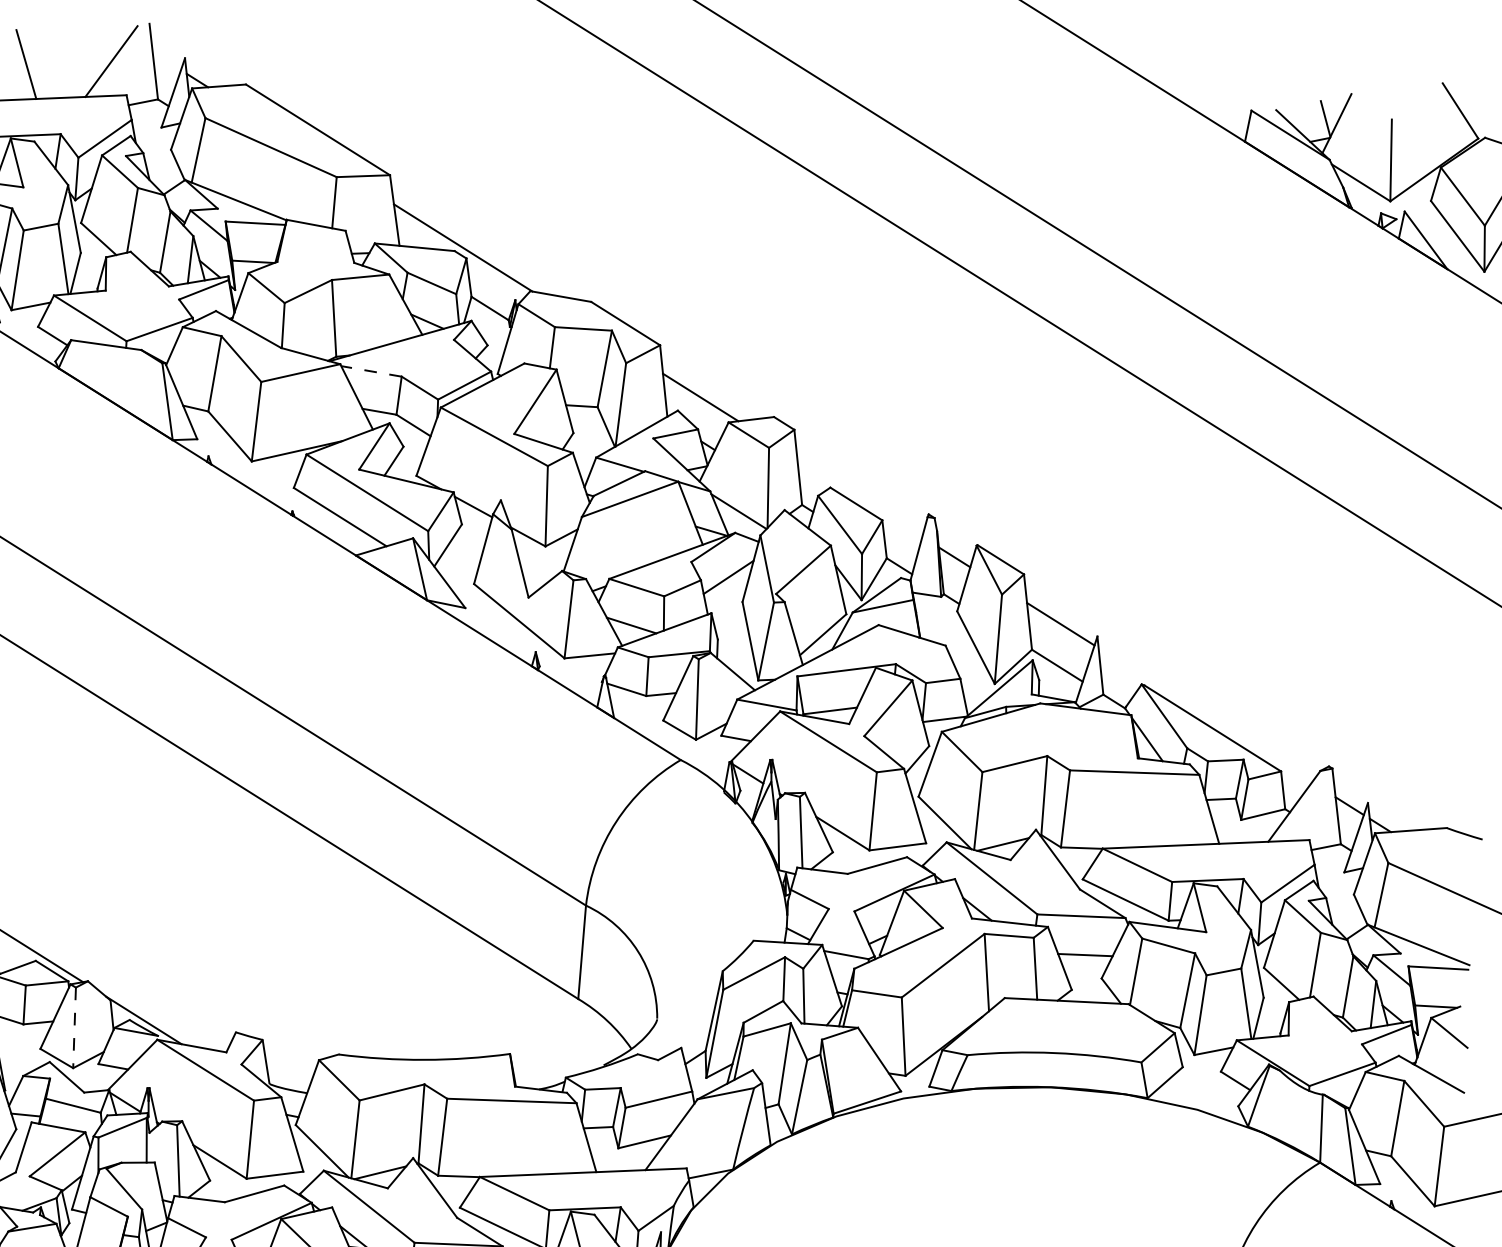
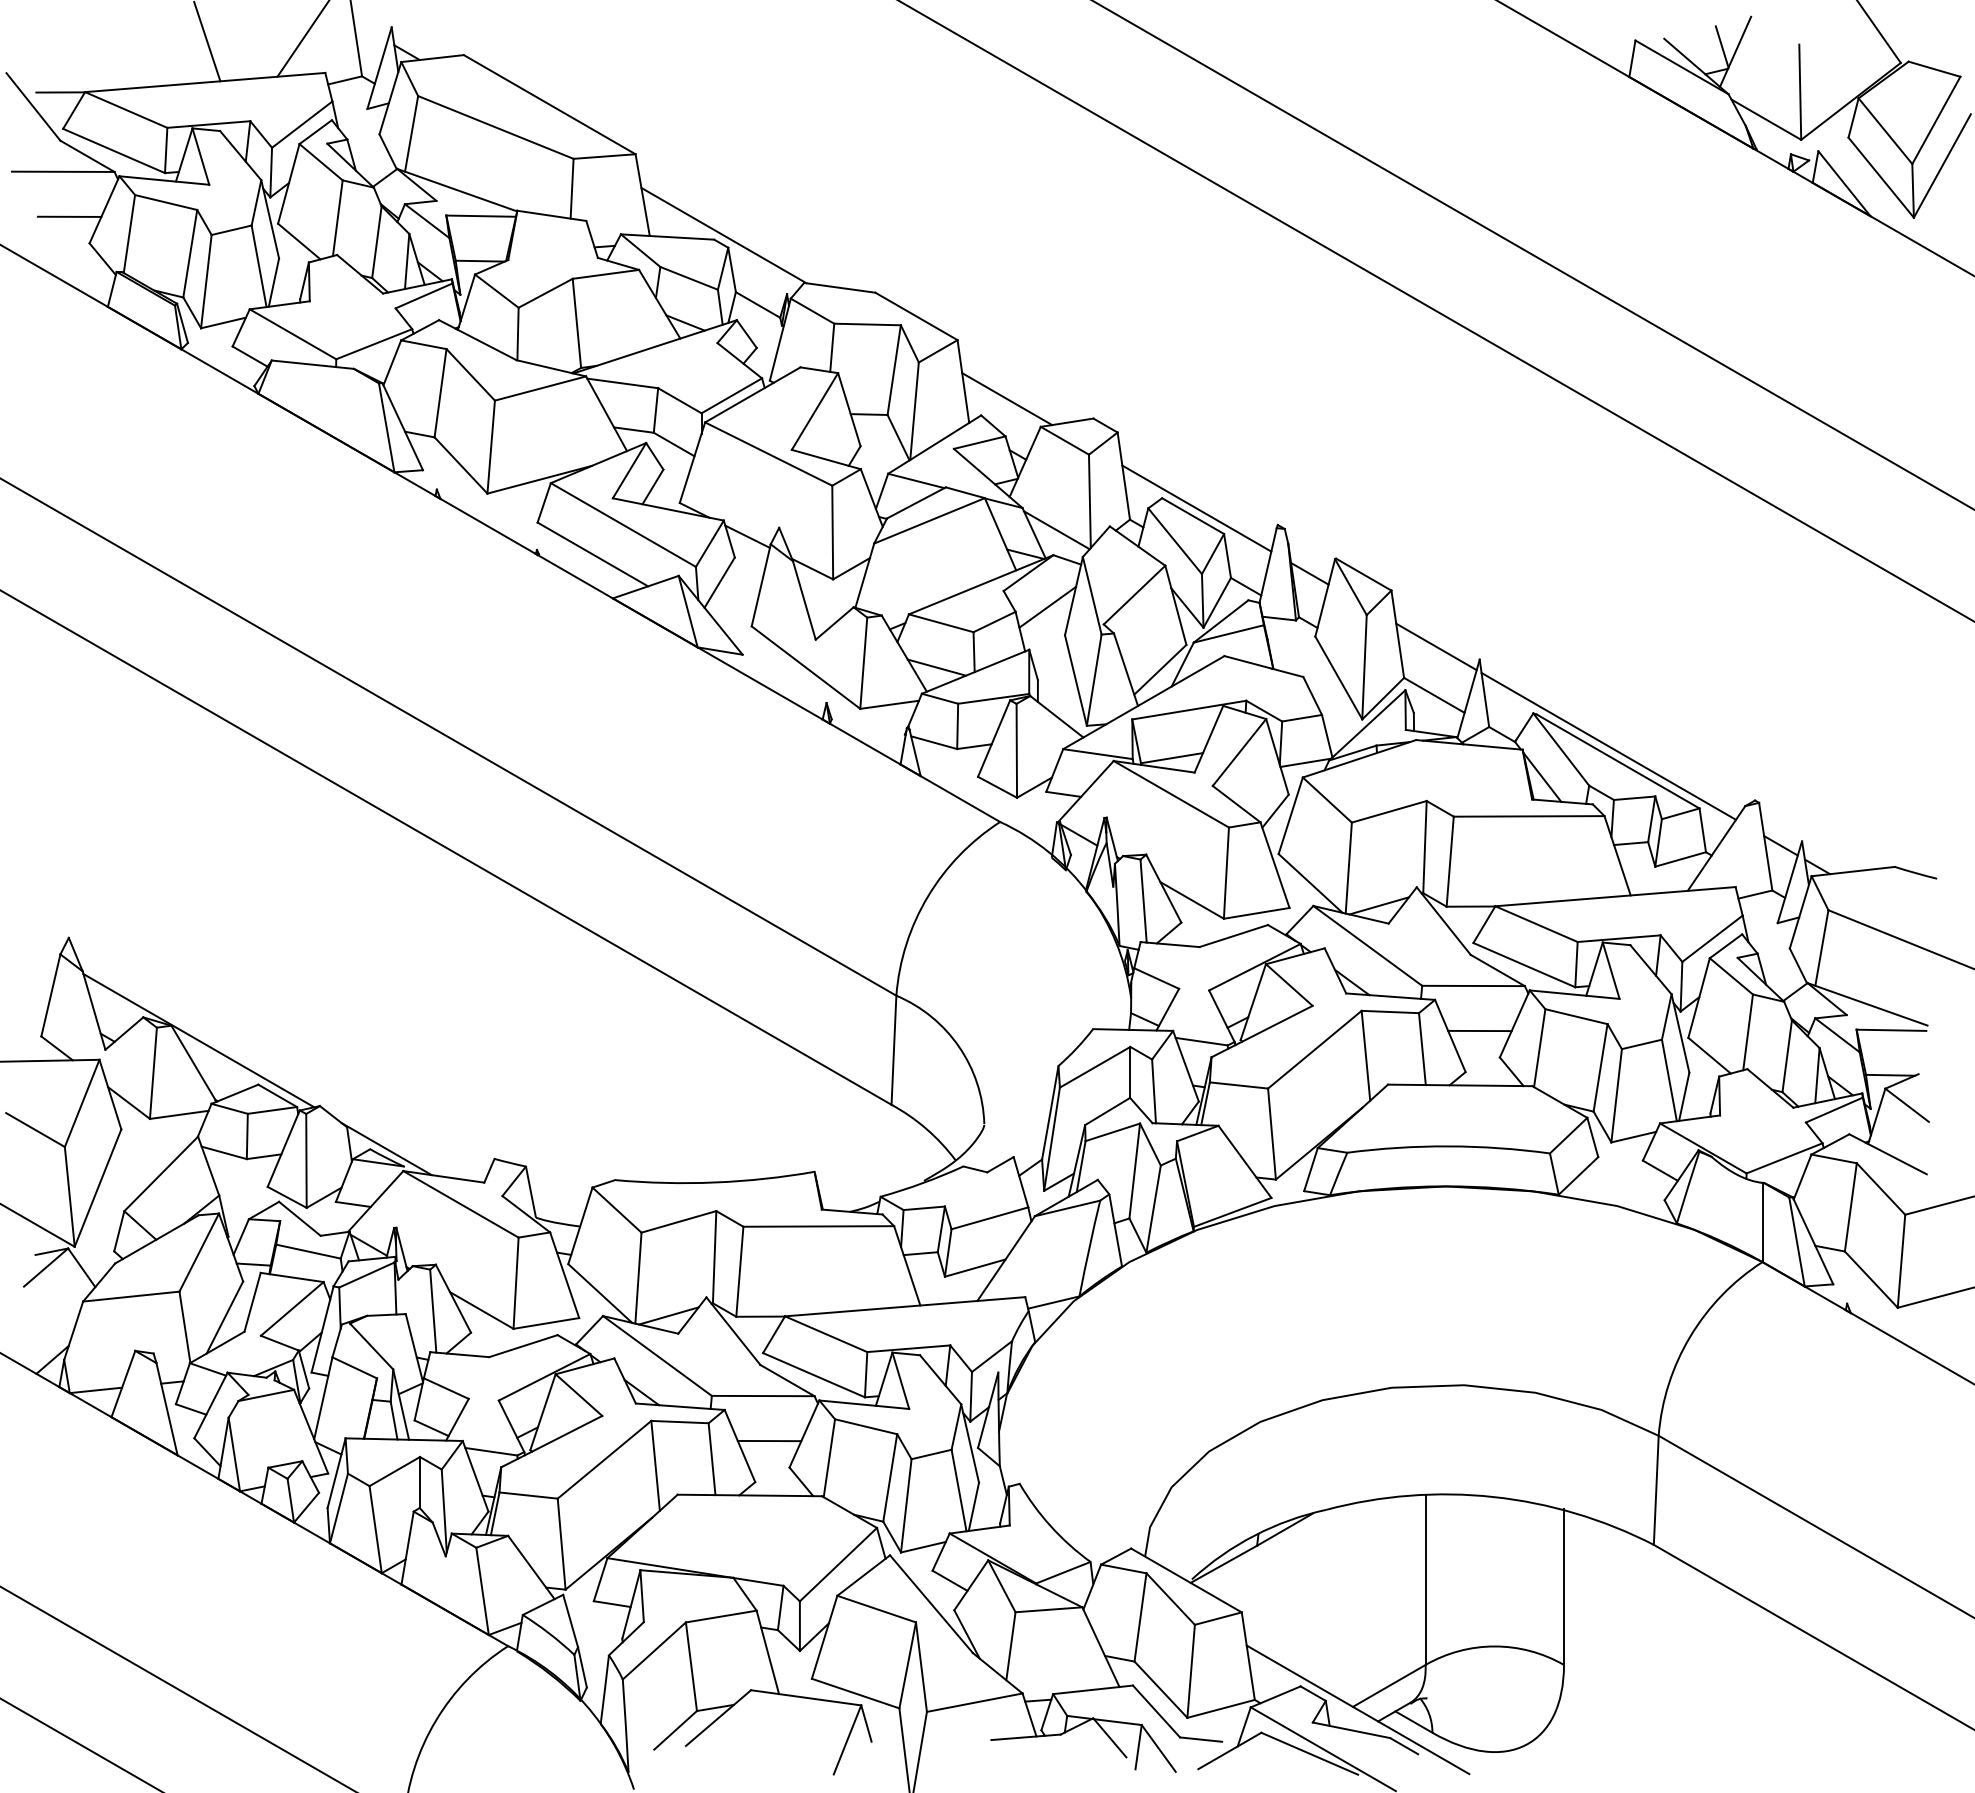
line: (371, 371) -> (622, 383), dashed -> solid
line: (859, 497) -> (1196, 508), added
line: (1205, 714) -> (1608, 745), added
line: (74, 1027) -> (306, 1160), dashed -> solid

